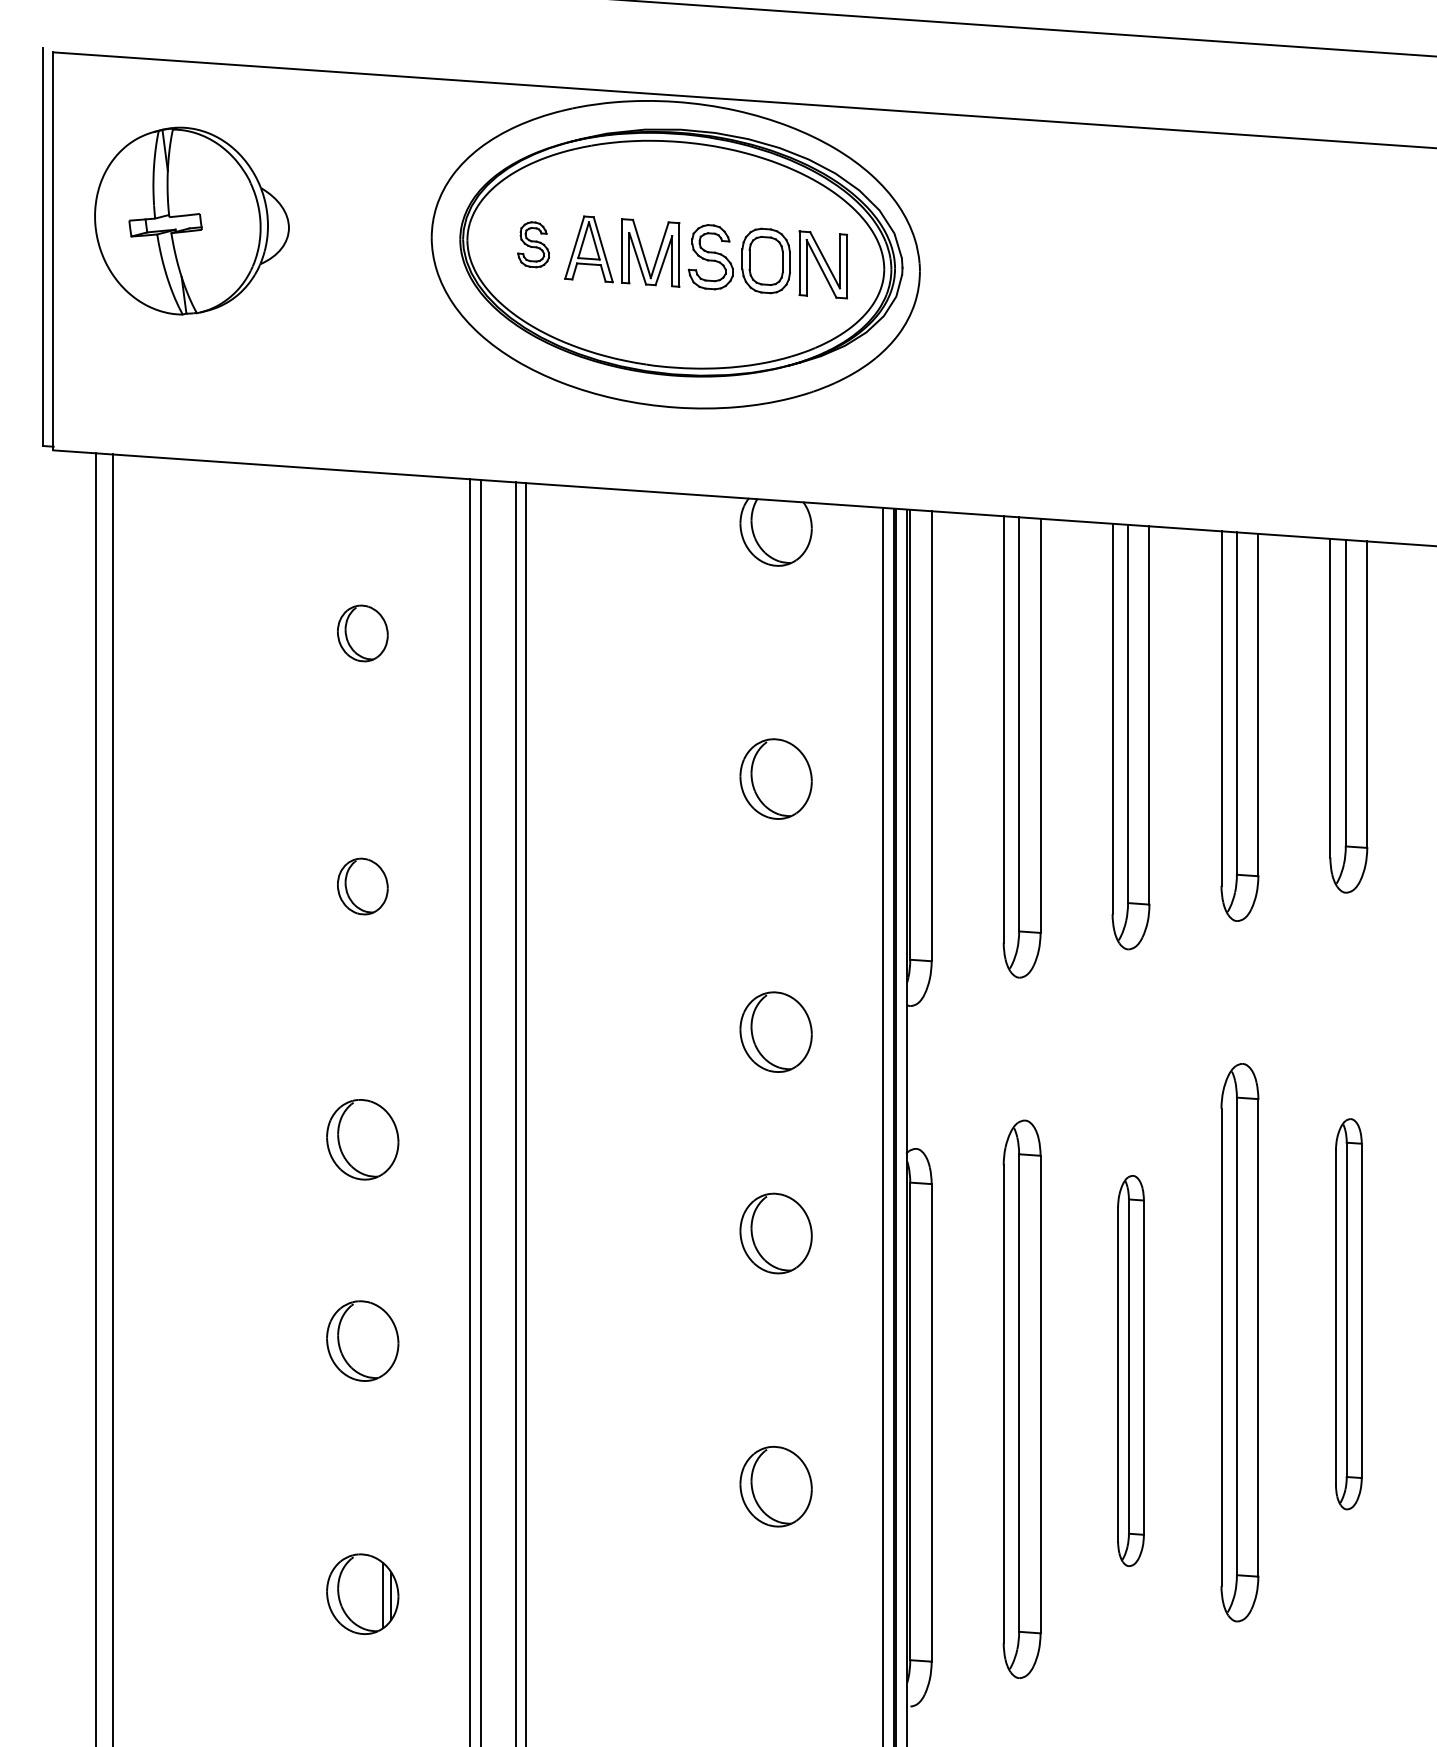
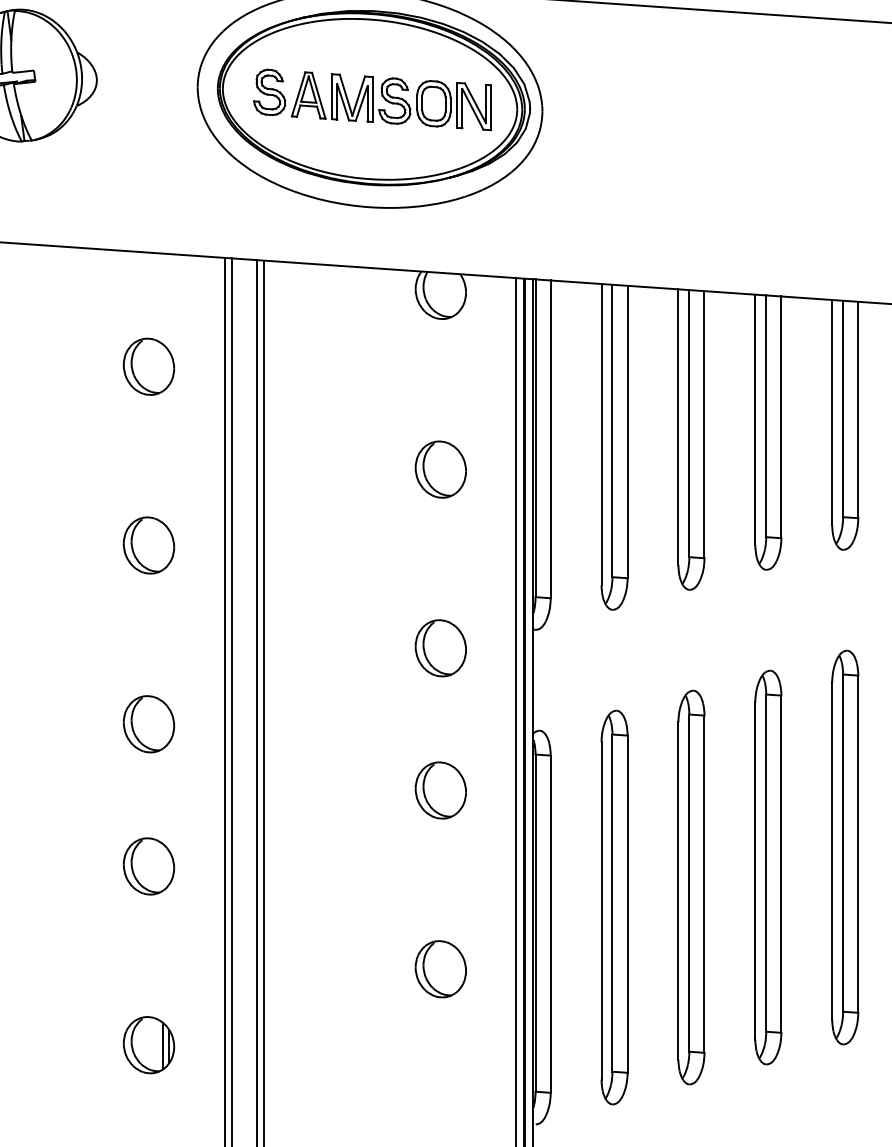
part: (533, 244) -> (269, 92), size x1.43
part: (362, 633) -> (148, 366), size x1.43
part: (362, 886) -> (148, 545), size x1.43
part: (1348, 1313) -> (845, 846), size x1.43
part: (1130, 1370) -> (691, 887), size x1.43

